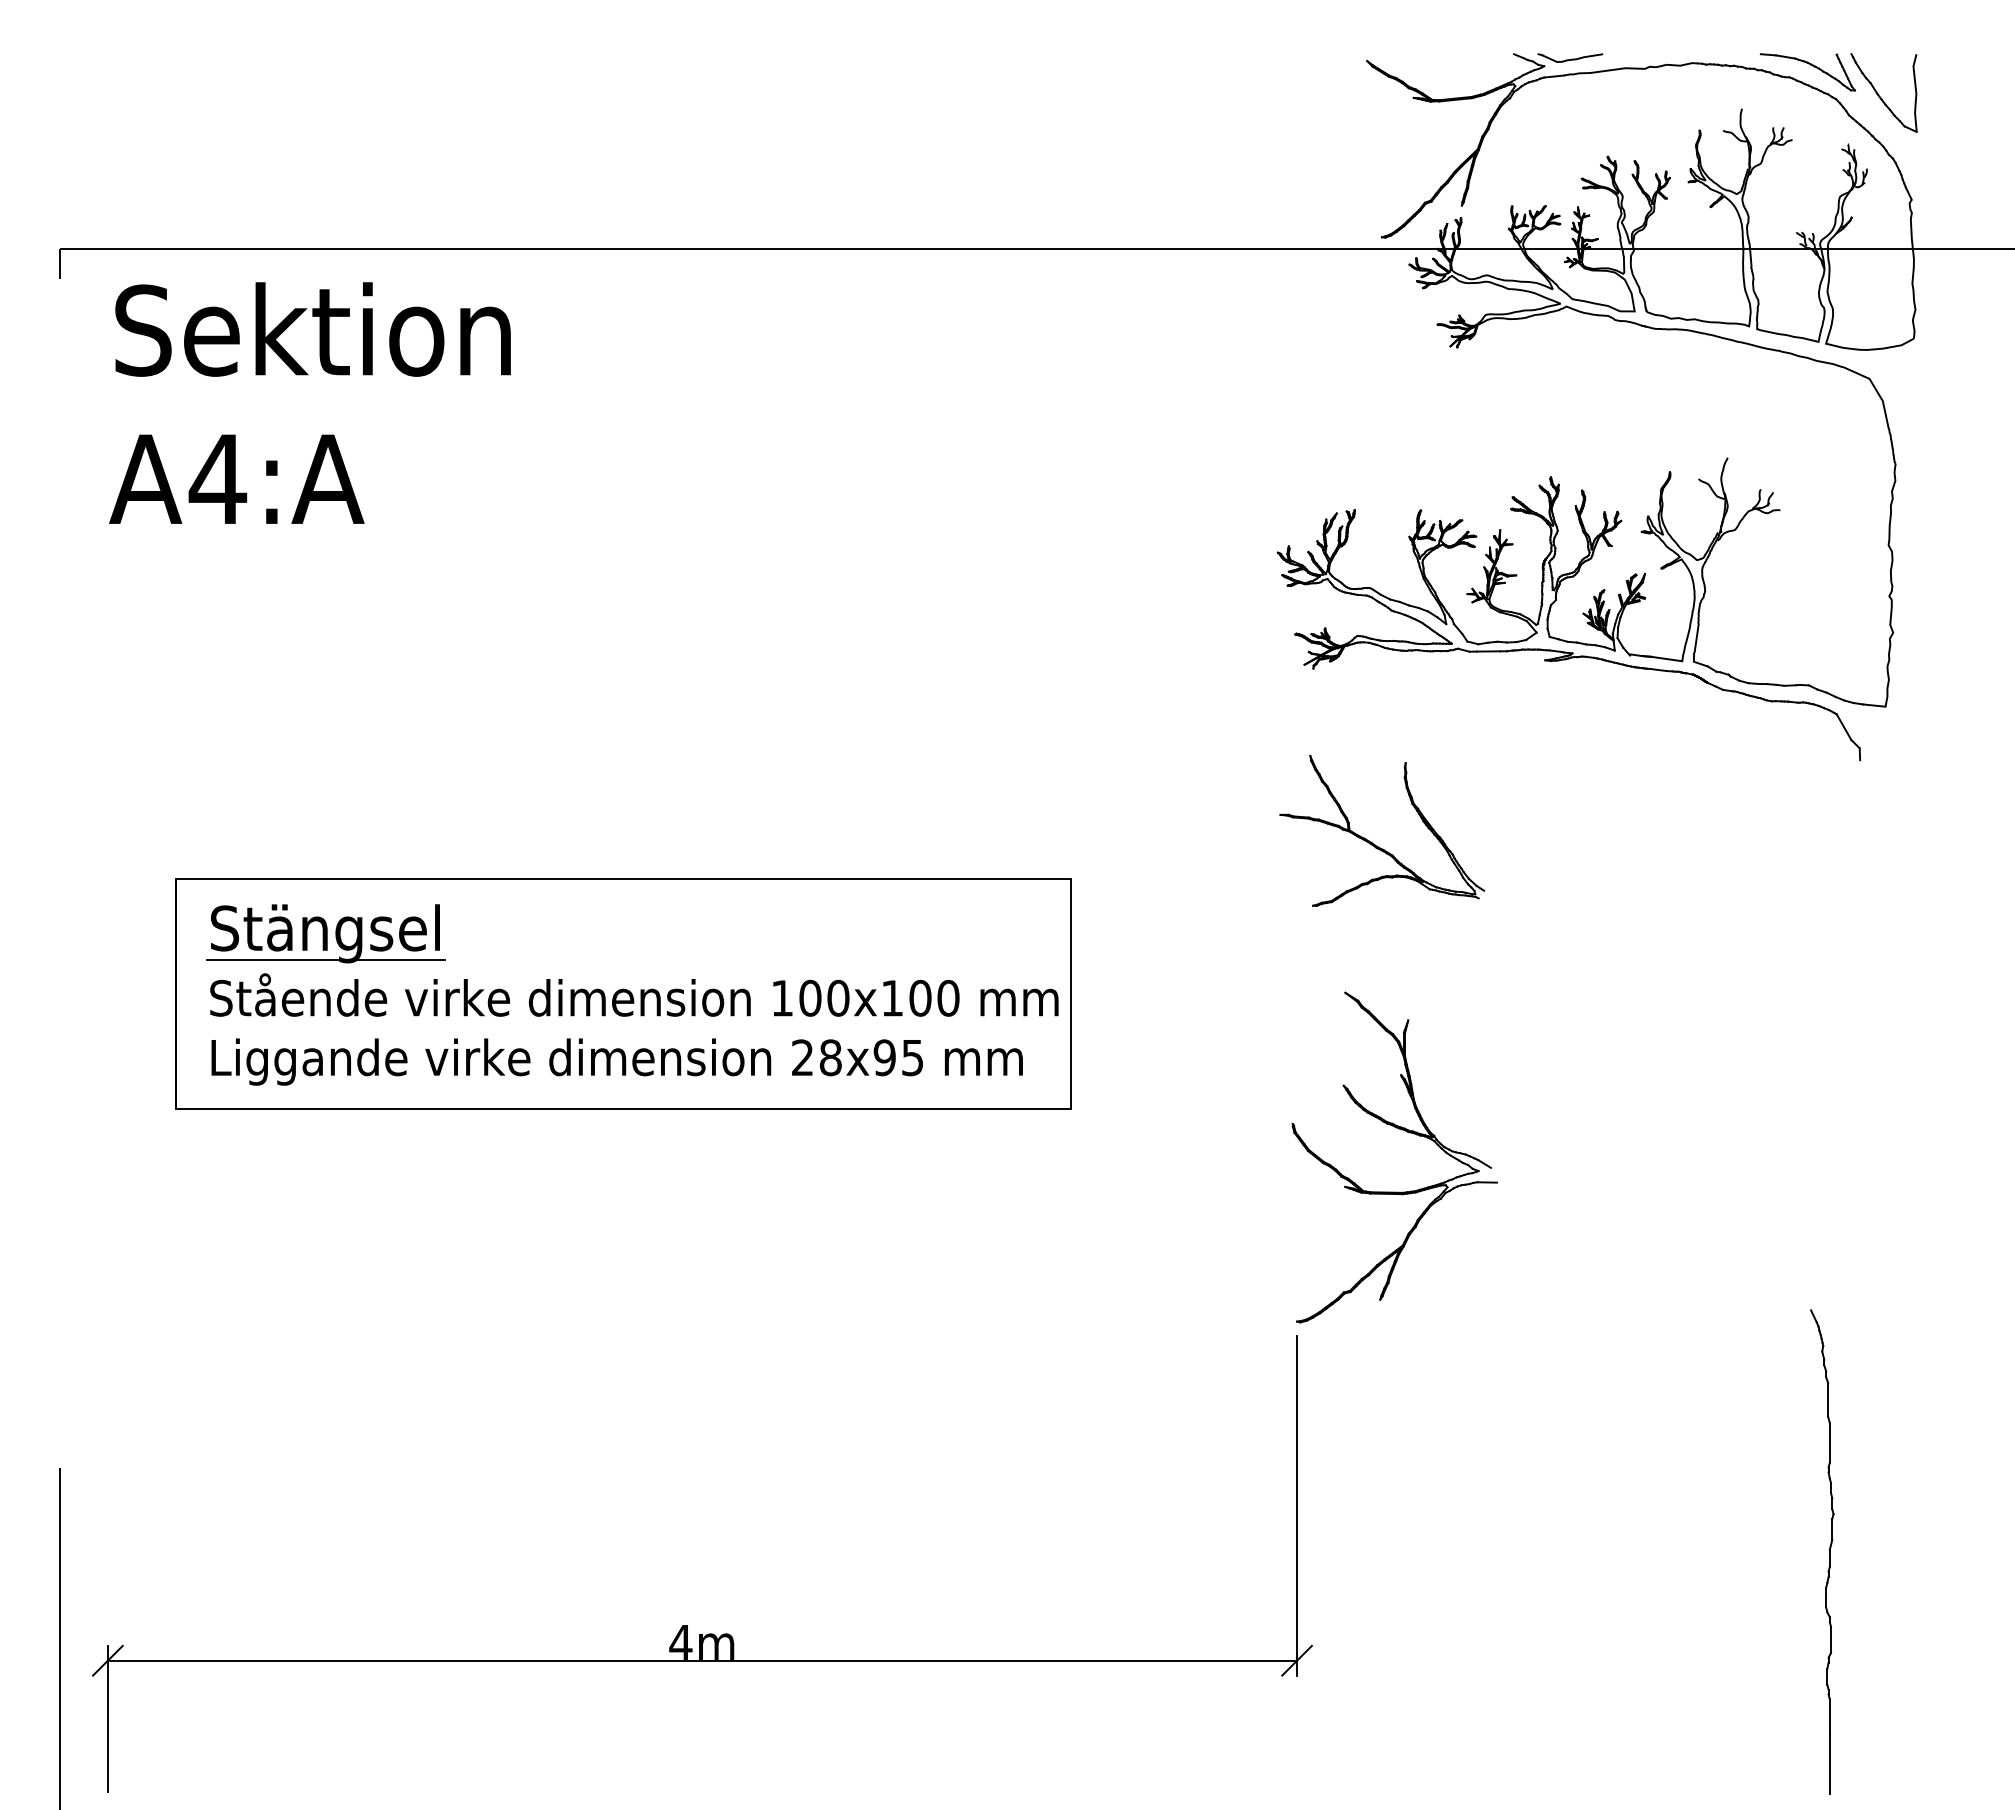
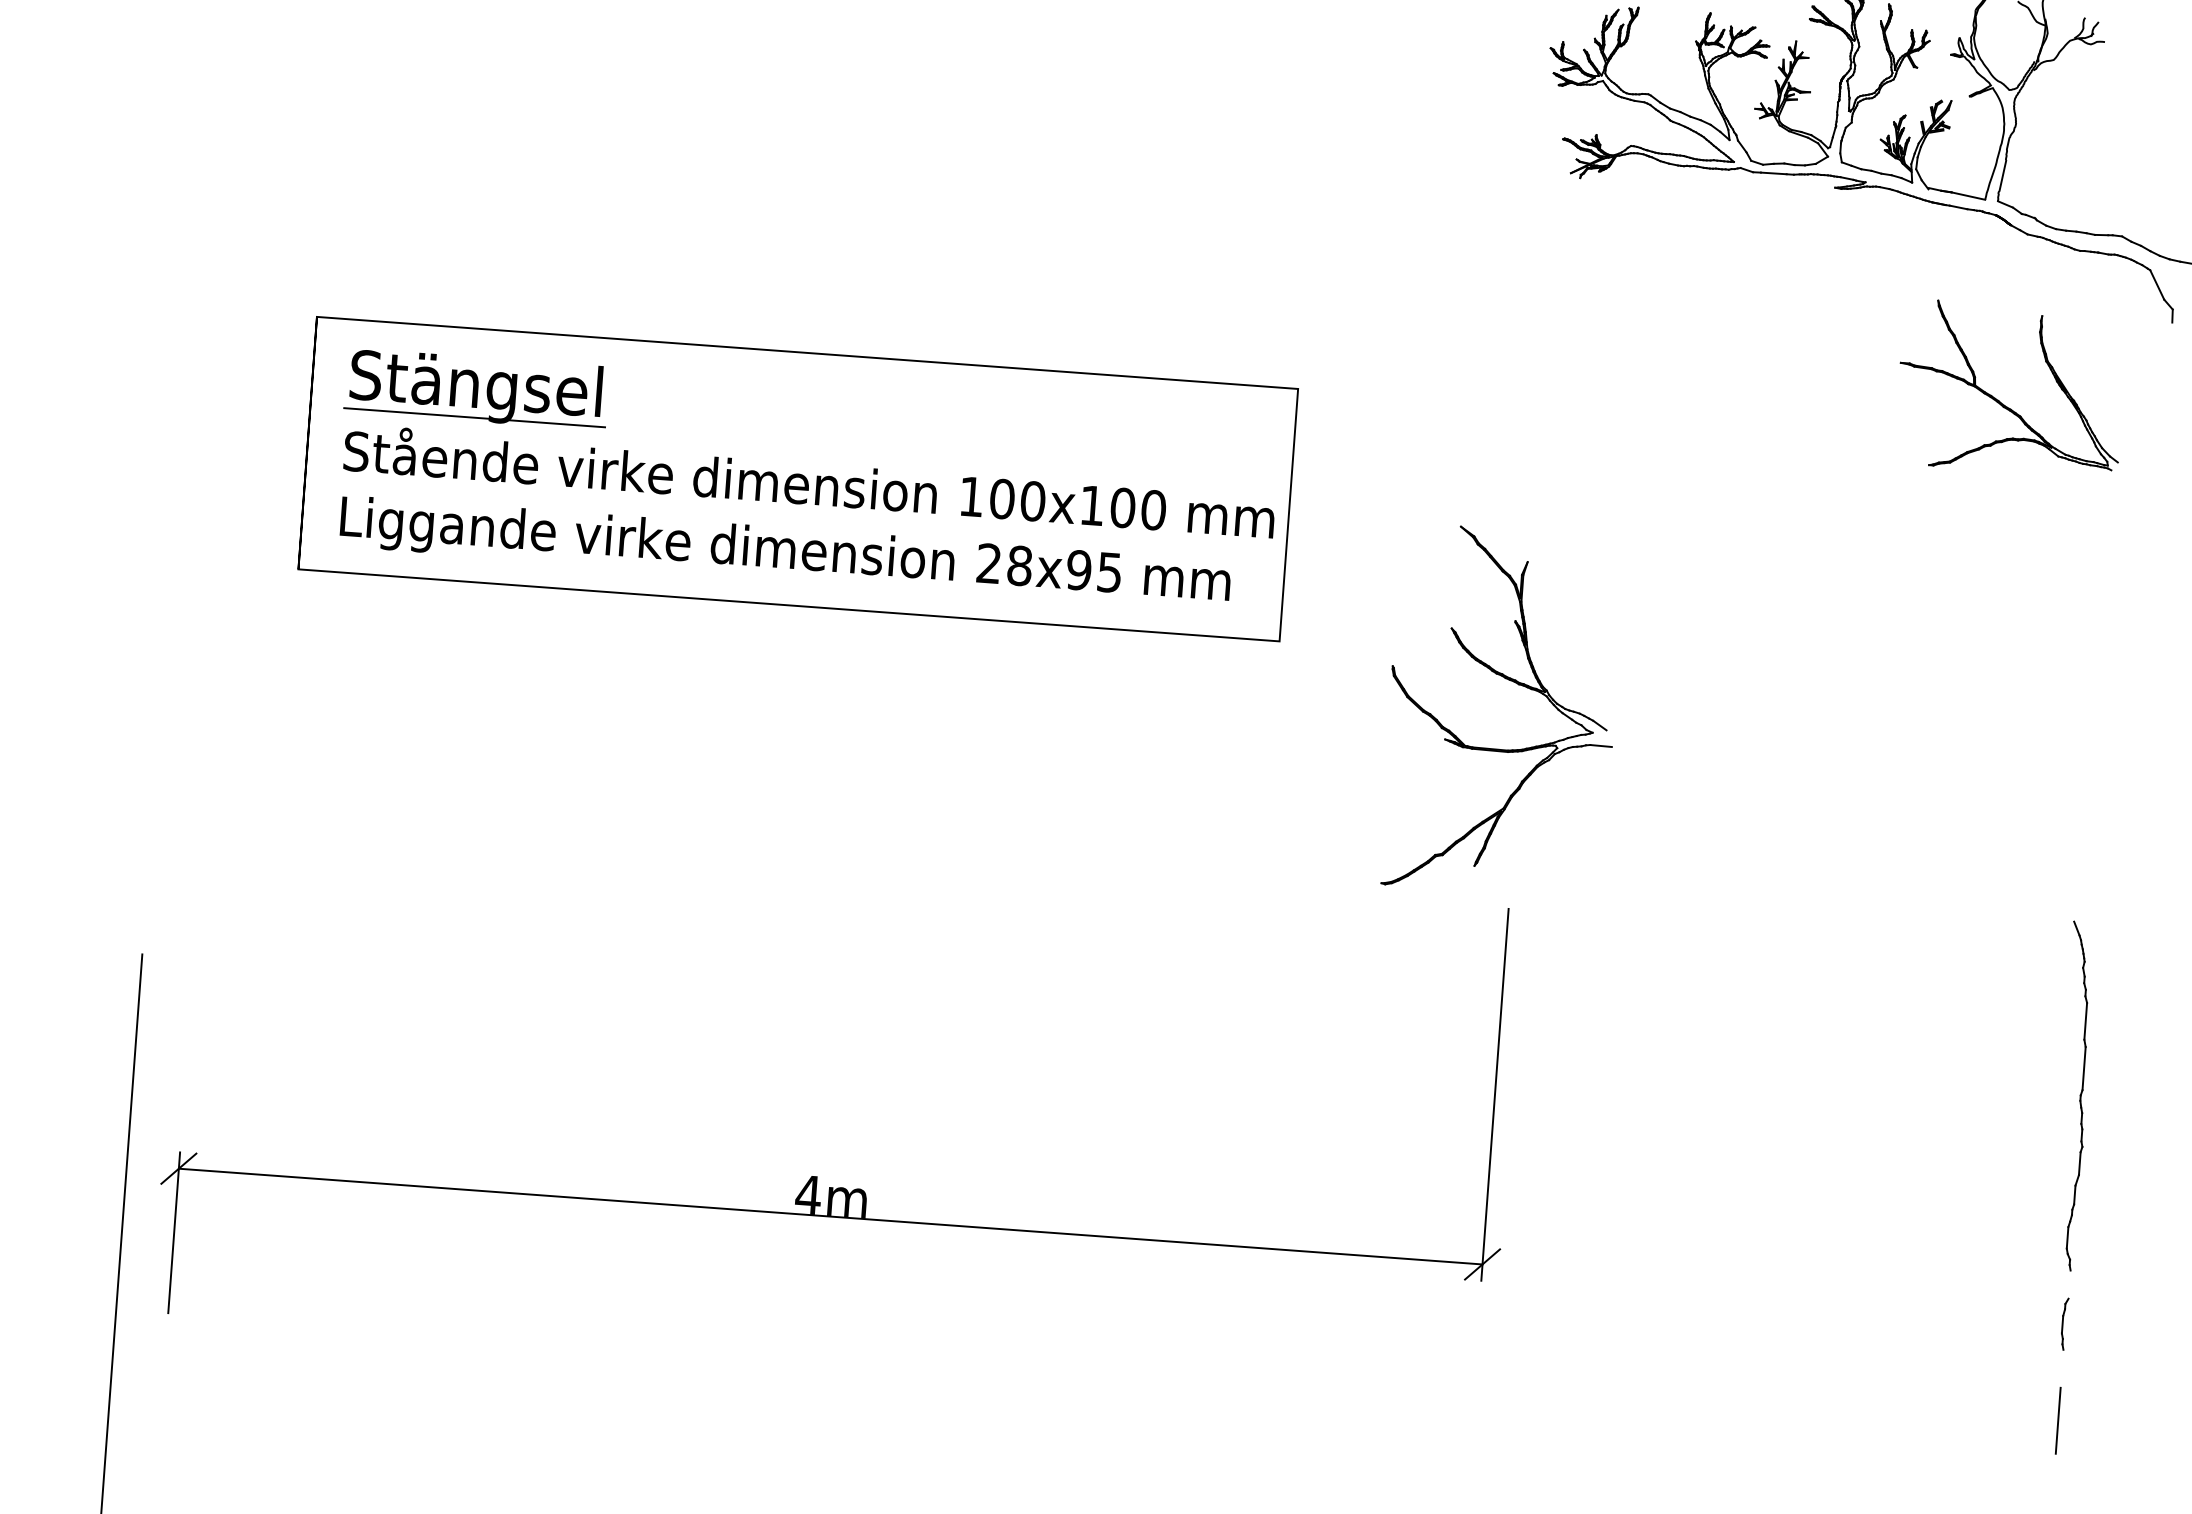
part: (1374, 843) -> (2001, 401), moved
part: (1402, 1130) -> (1512, 682), moved
line: (1831, 1639) -> (2070, 1284), removed
line: (1829, 1716) -> (2061, 1368), removed

